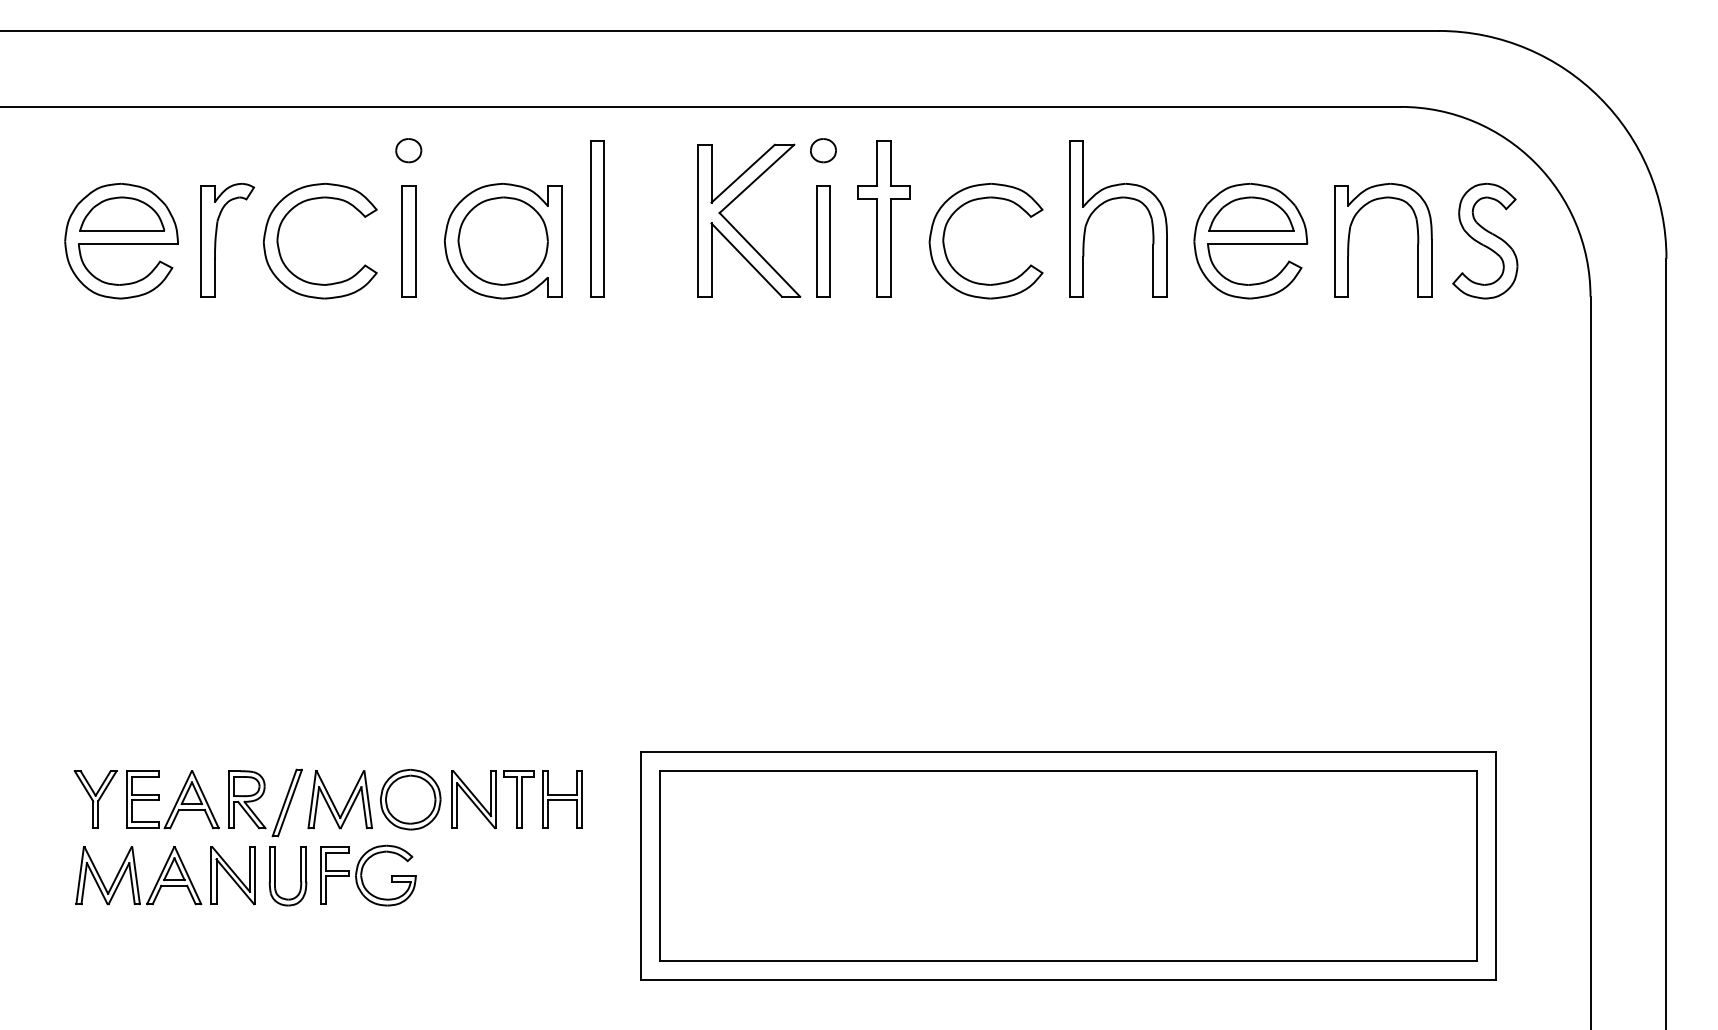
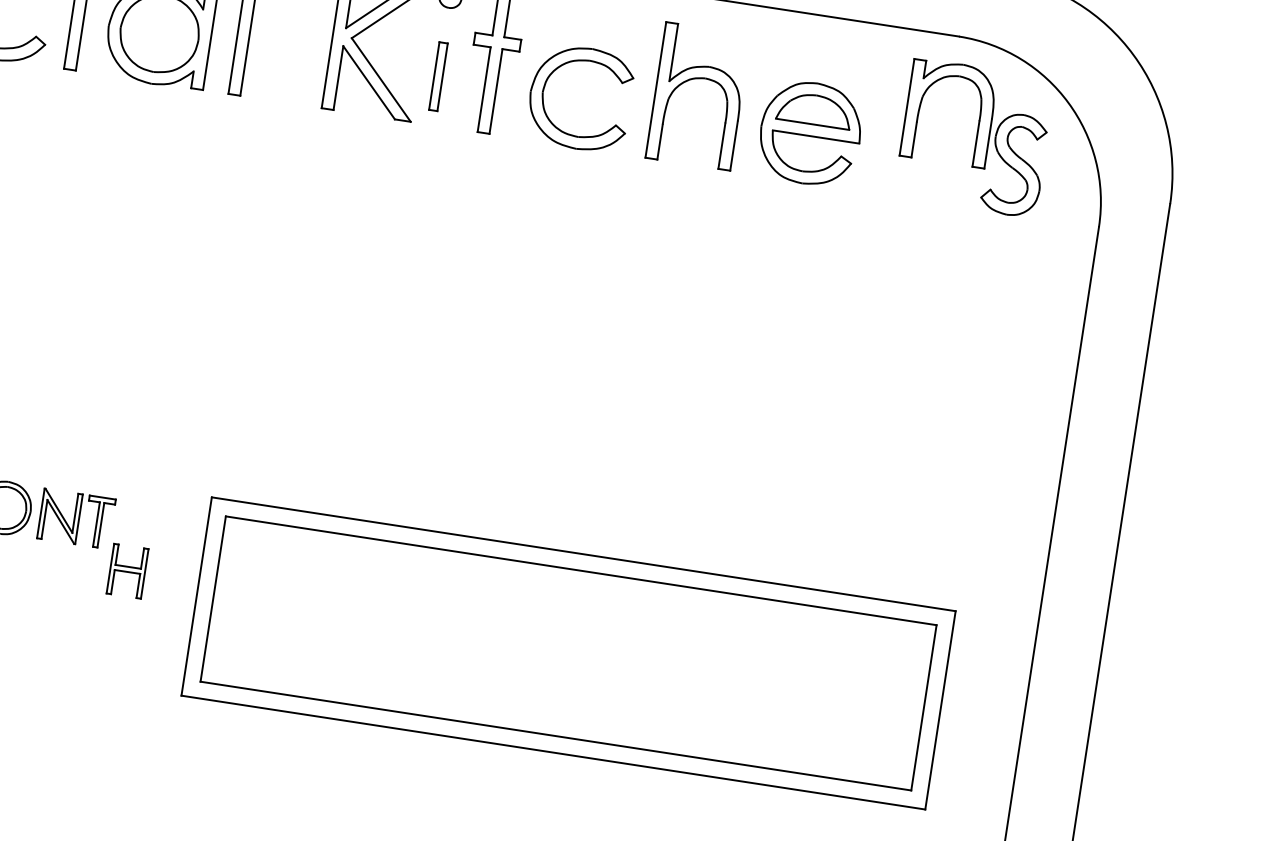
part: (1350, 234) -> (921, 103), moved
part: (823, 241) -> (438, 76), size x0.7
part: (562, 799) -> (127, 571), moved

